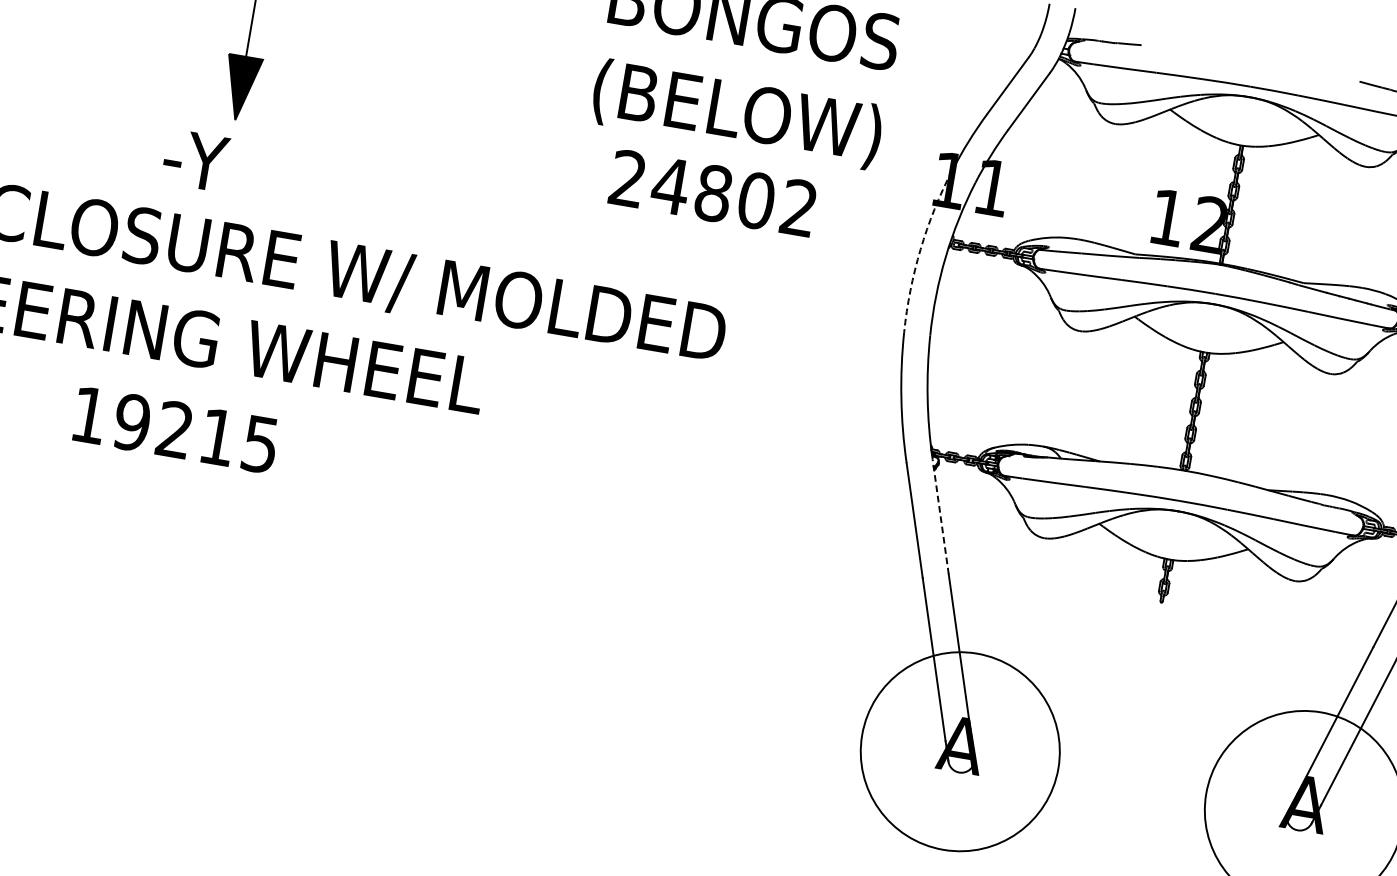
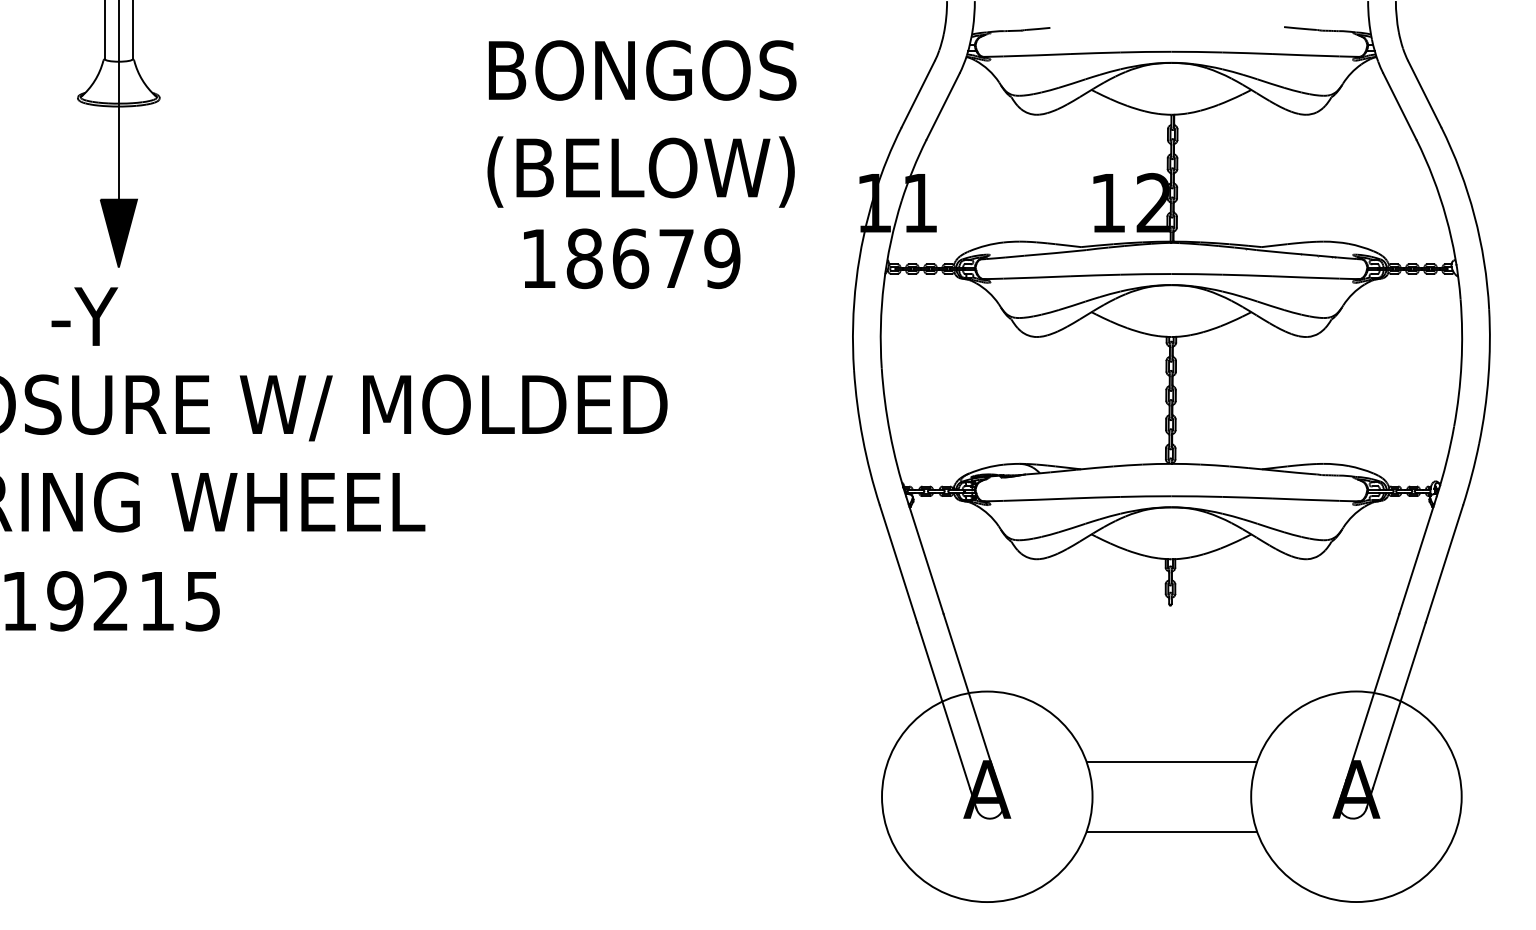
text: (713, 193) -> (630, 258), 24802 -> 18679
arc: (920, 249) -> (856, 280), dashed -> solid
line: (940, 516) -> (924, 555), dashed -> solid
line: (1137, 748) -> (1171, 761), added
line: (1126, 813) -> (1171, 831), added

